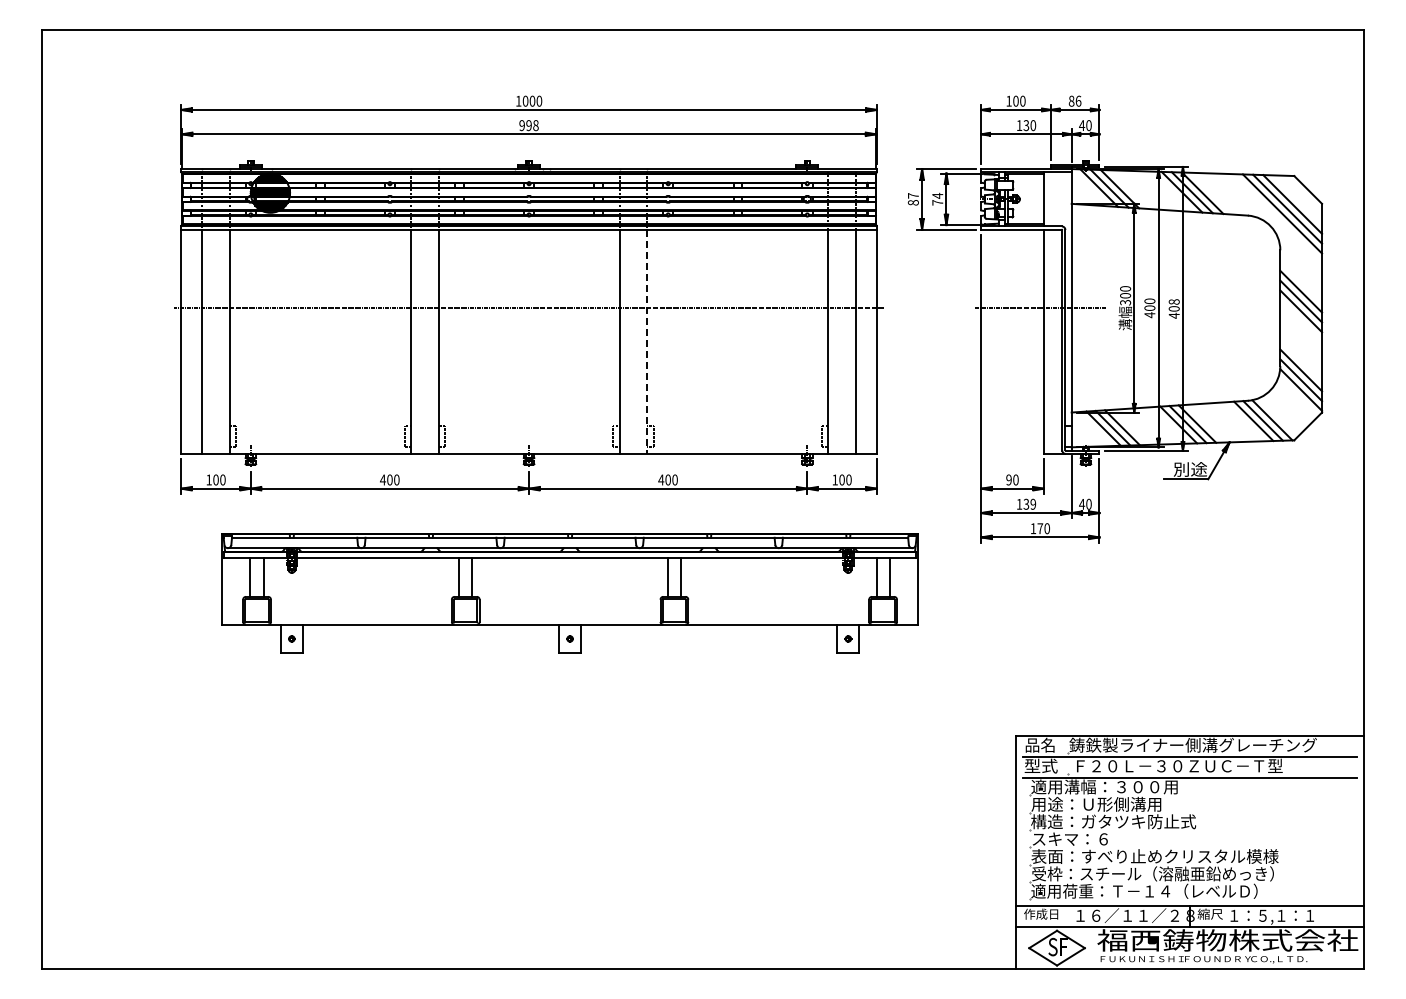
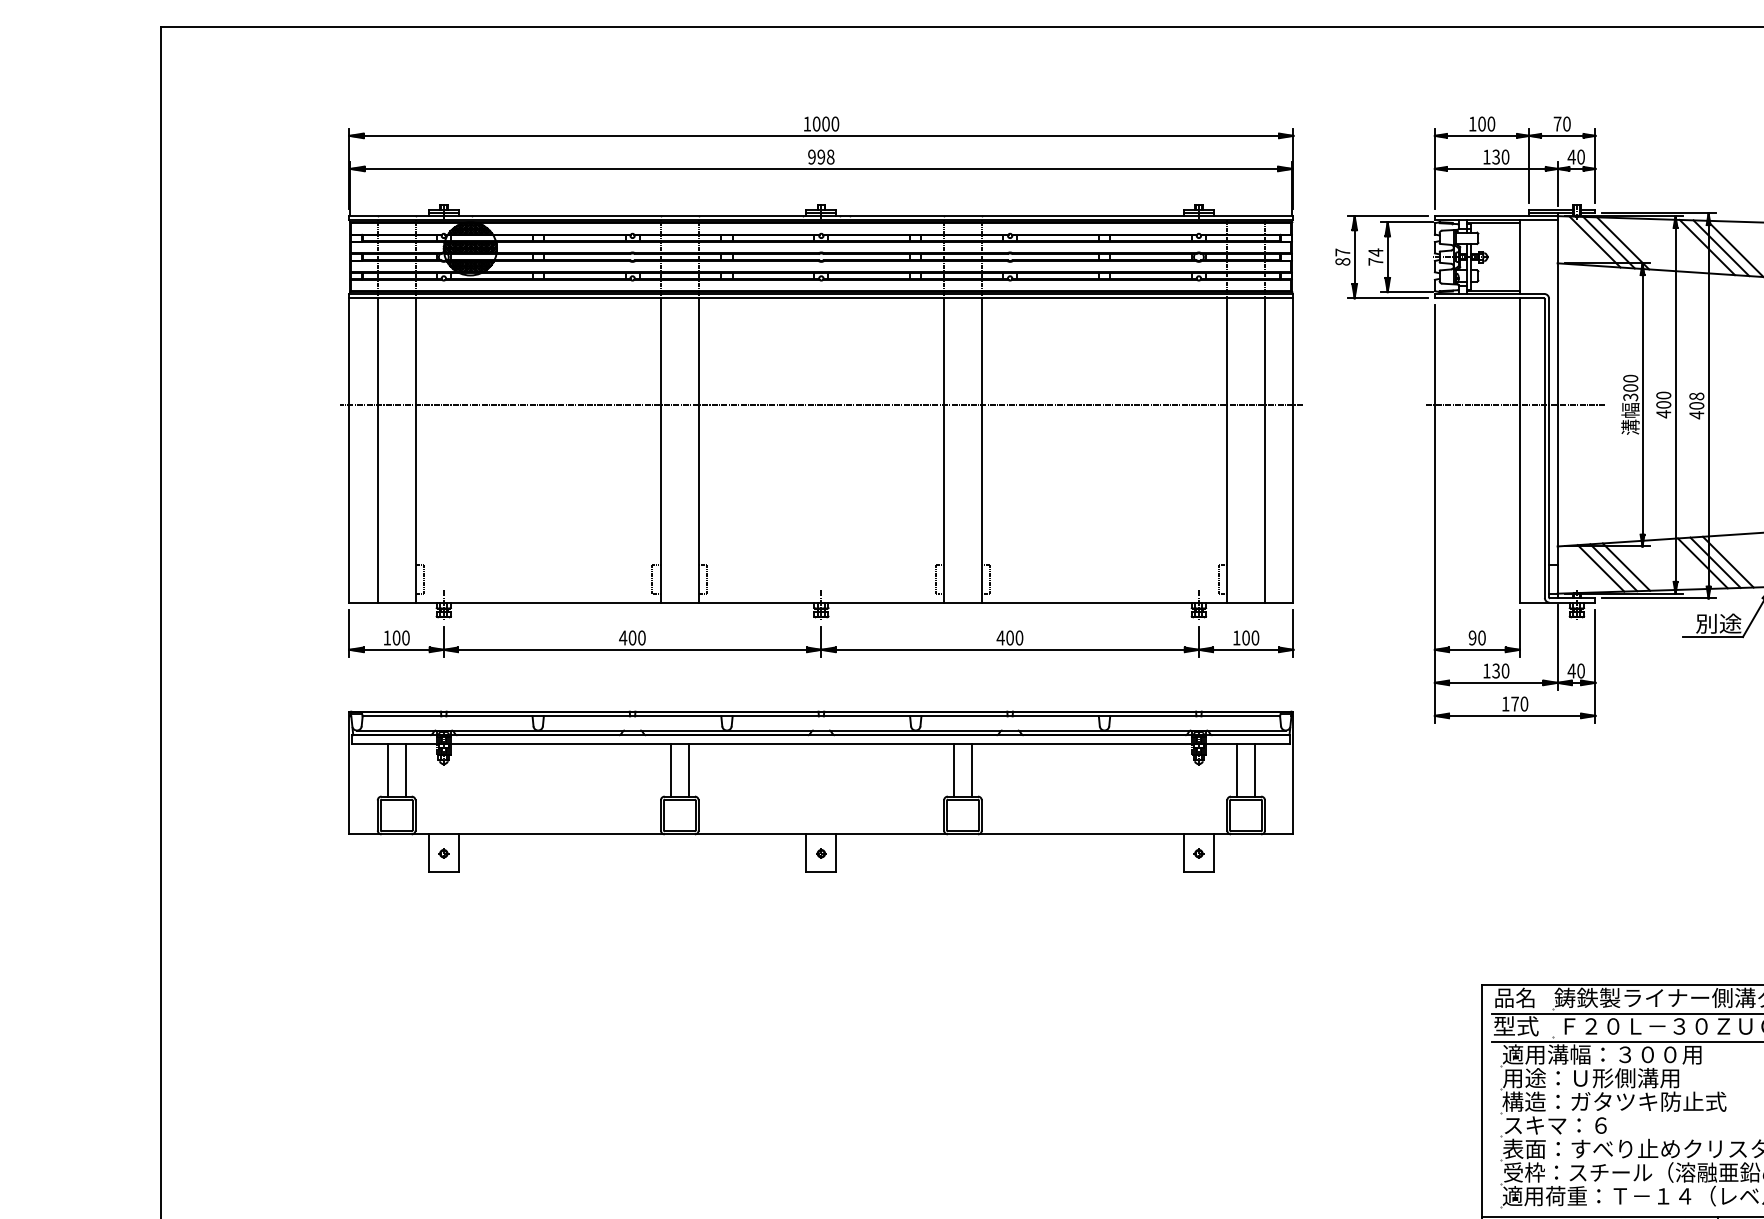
text: (1074, 100) -> (1561, 123), 86 -> 70
line: (647, 342) -> (982, 451), dashed -> solid
text: (1033, 504) -> (1505, 671), 139 -> 130
part: (569, 593) -> (820, 792), moved

